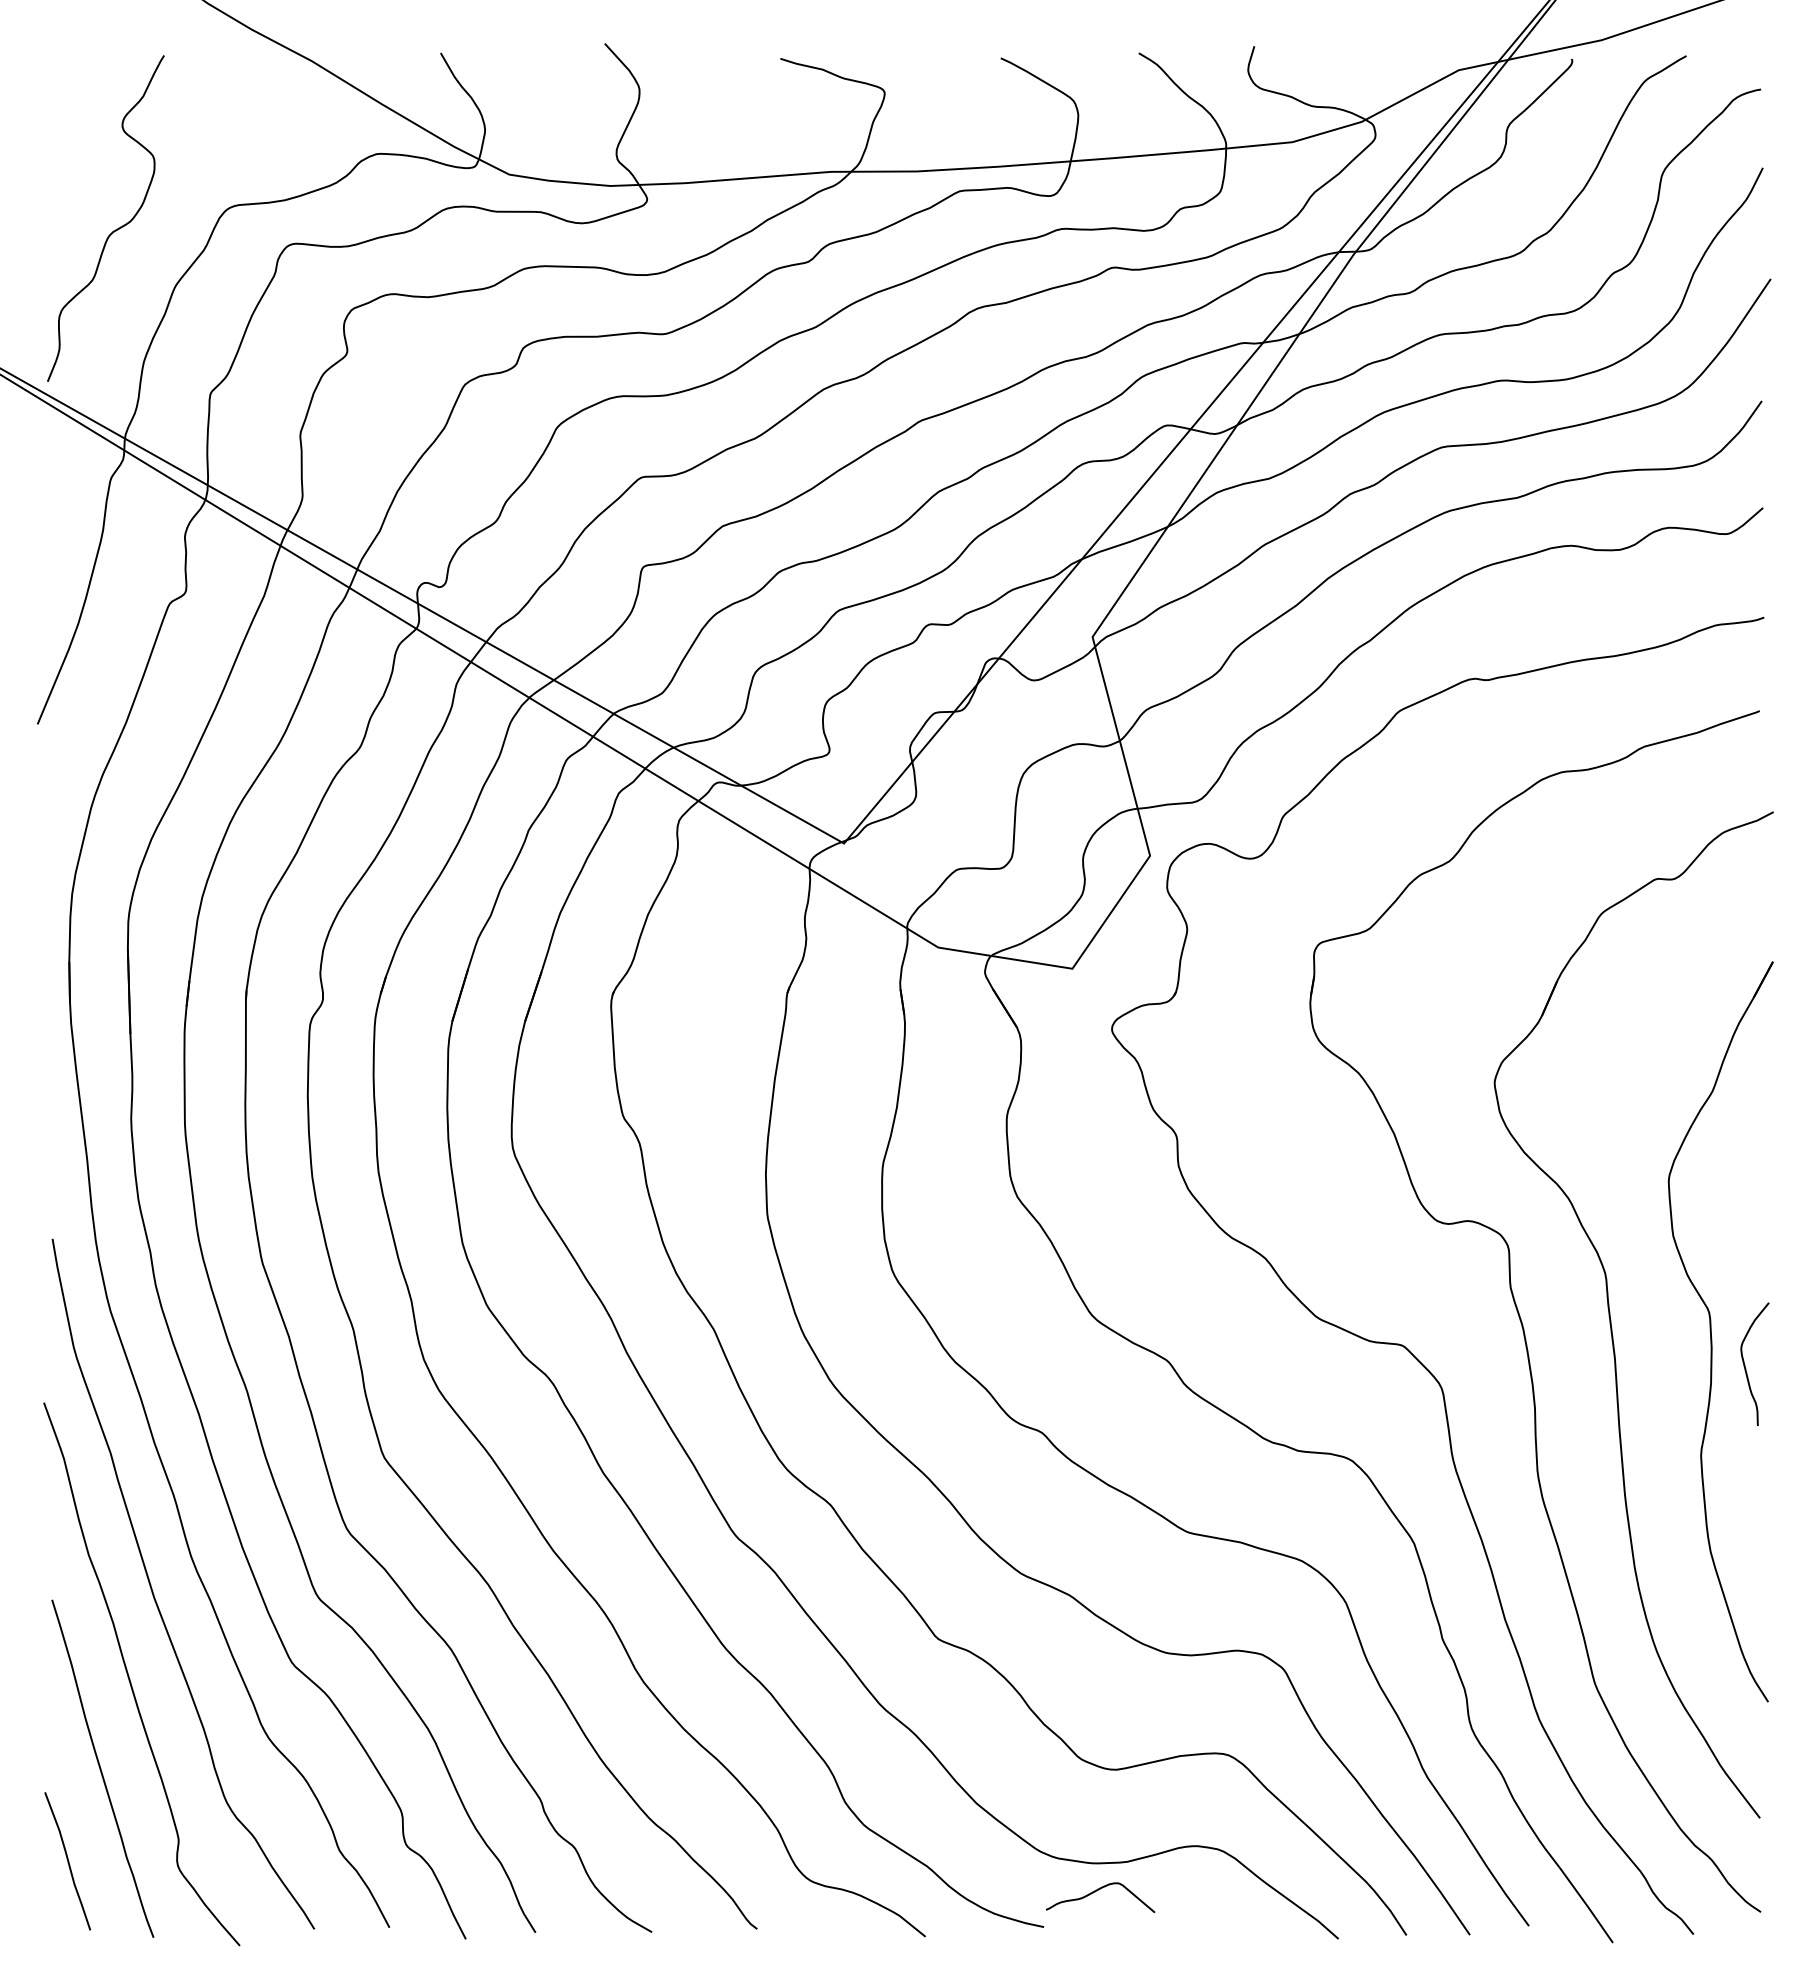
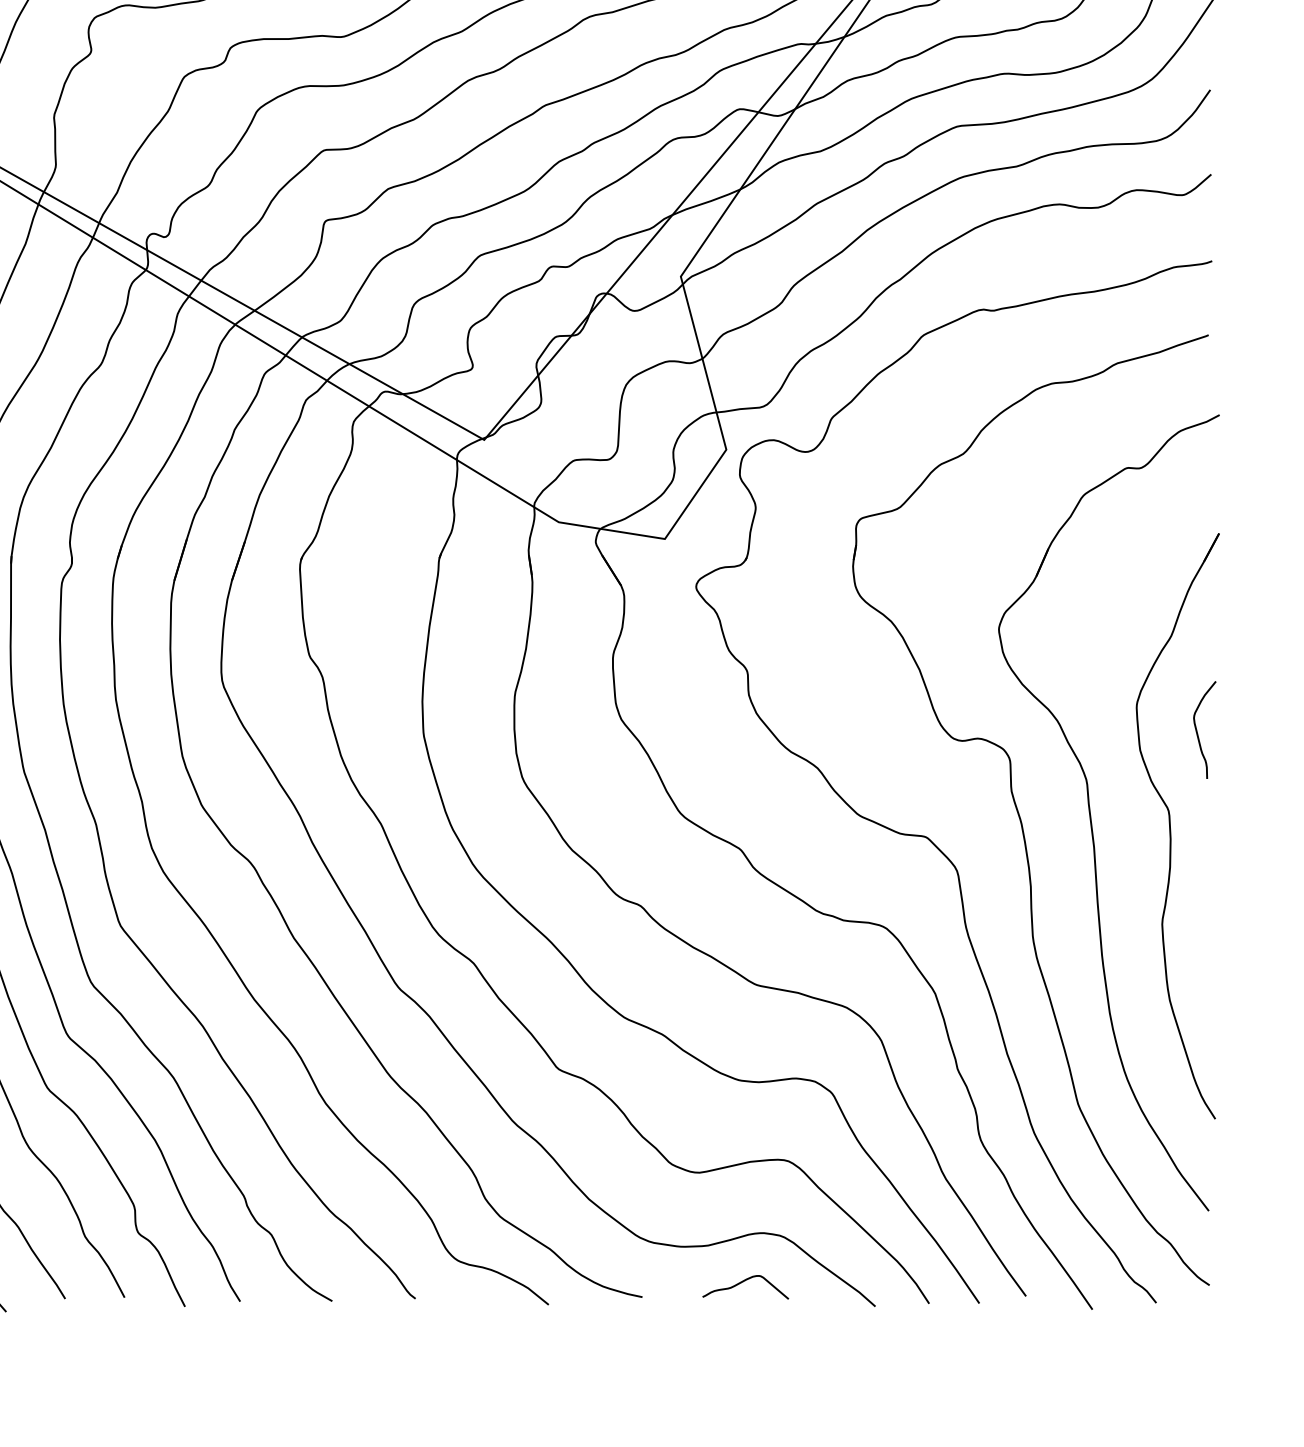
curve: (1745, 1364) -> (1197, 730), moved
curve: (1097, 1891) -> (743, 1282), moved

